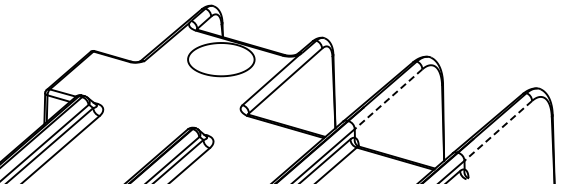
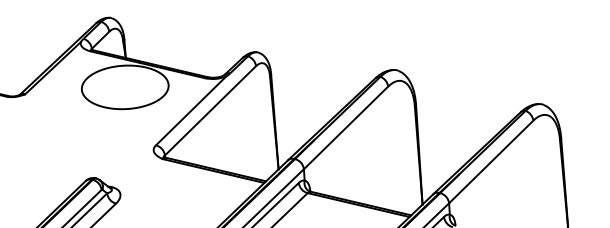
line: (388, 99) -> (345, 128), dashed -> solid
line: (497, 131) -> (490, 162), dashed -> solid

